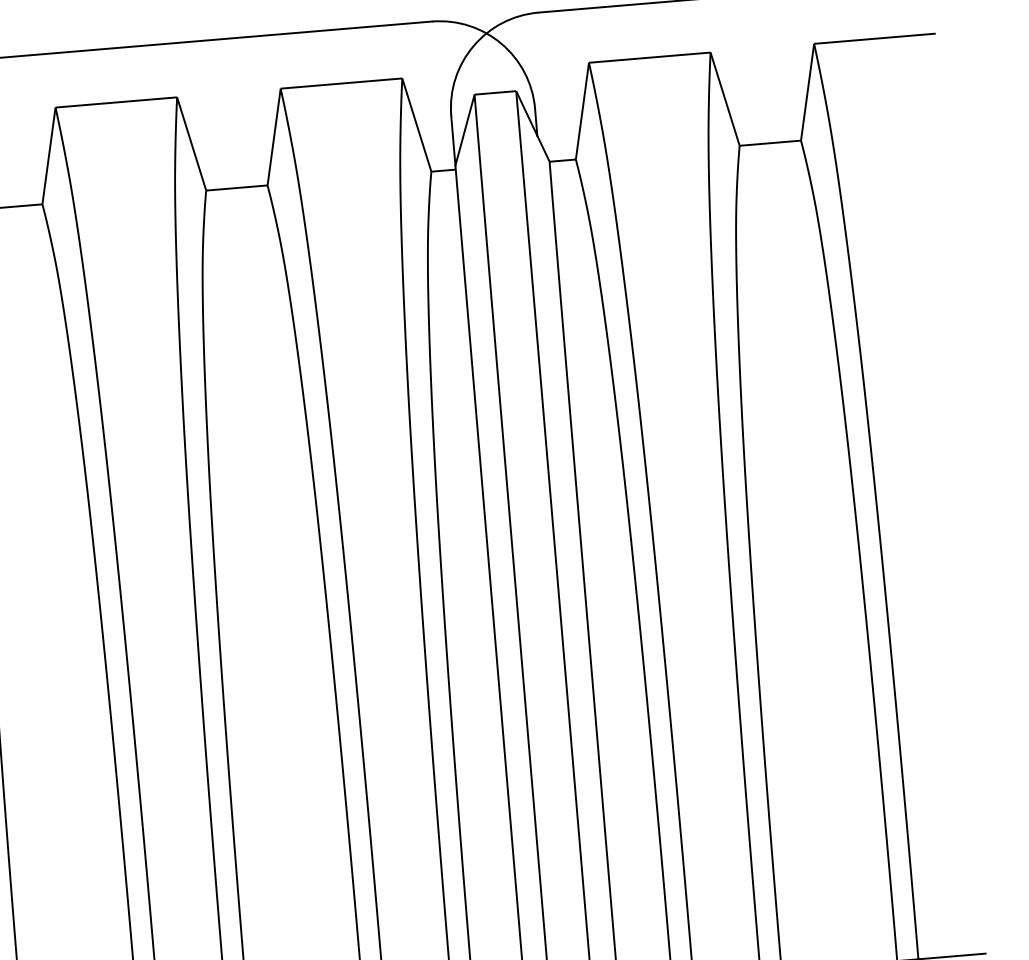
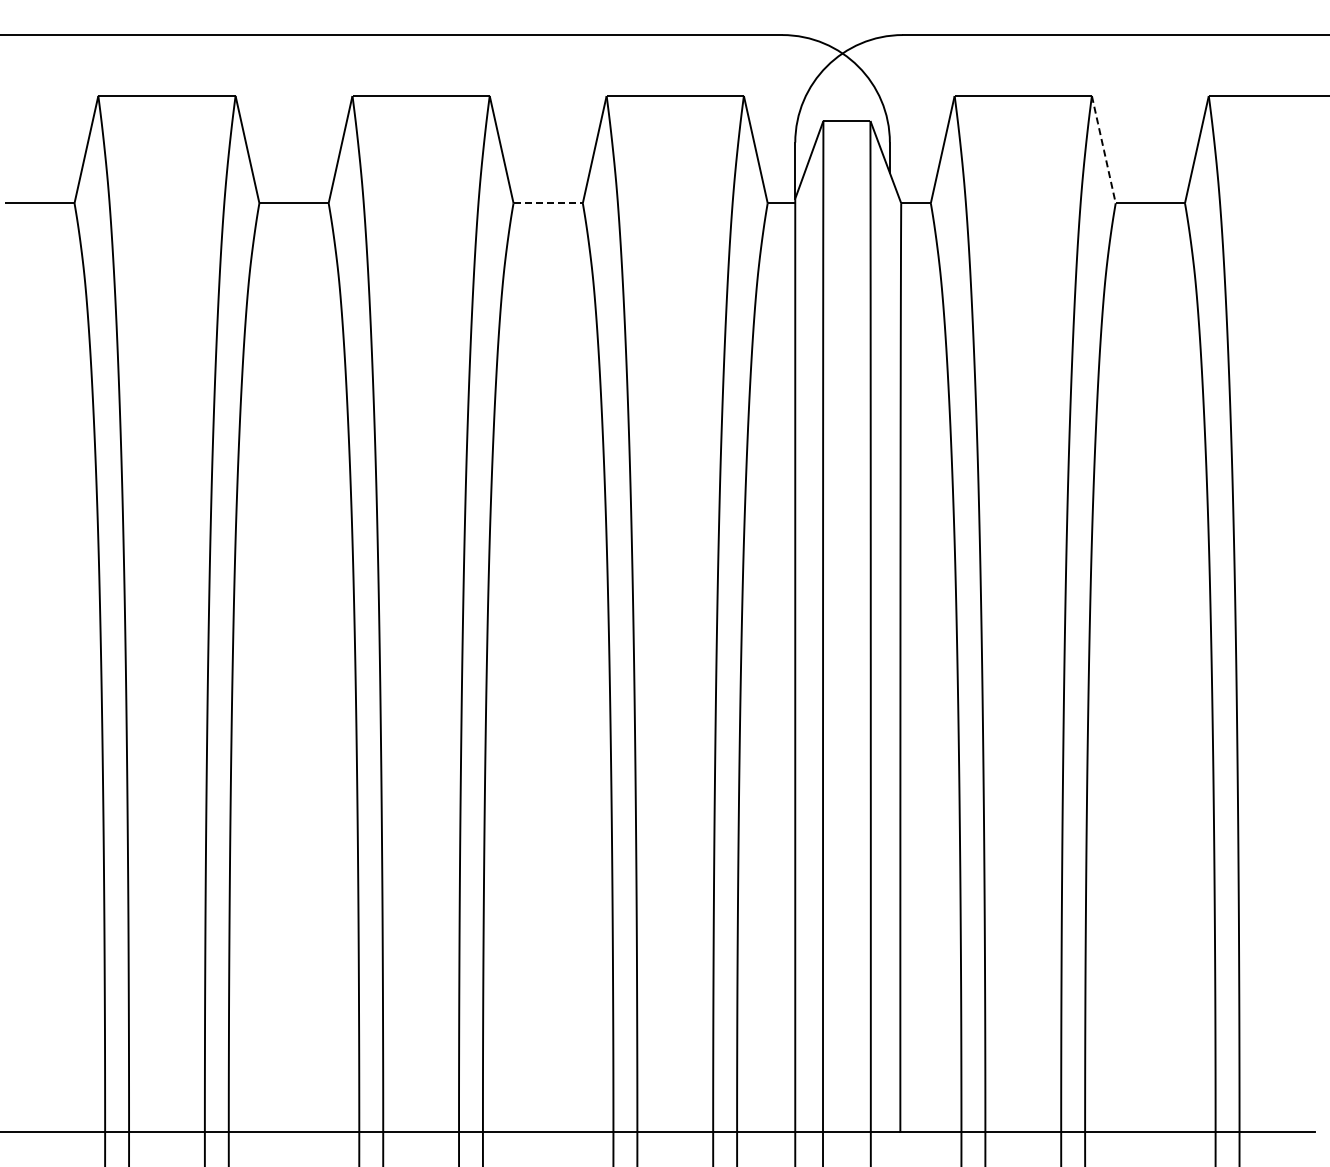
line: (724, 99) -> (1103, 150), solid -> dashed
line: (238, 188) -> (549, 203), solid -> dashed

